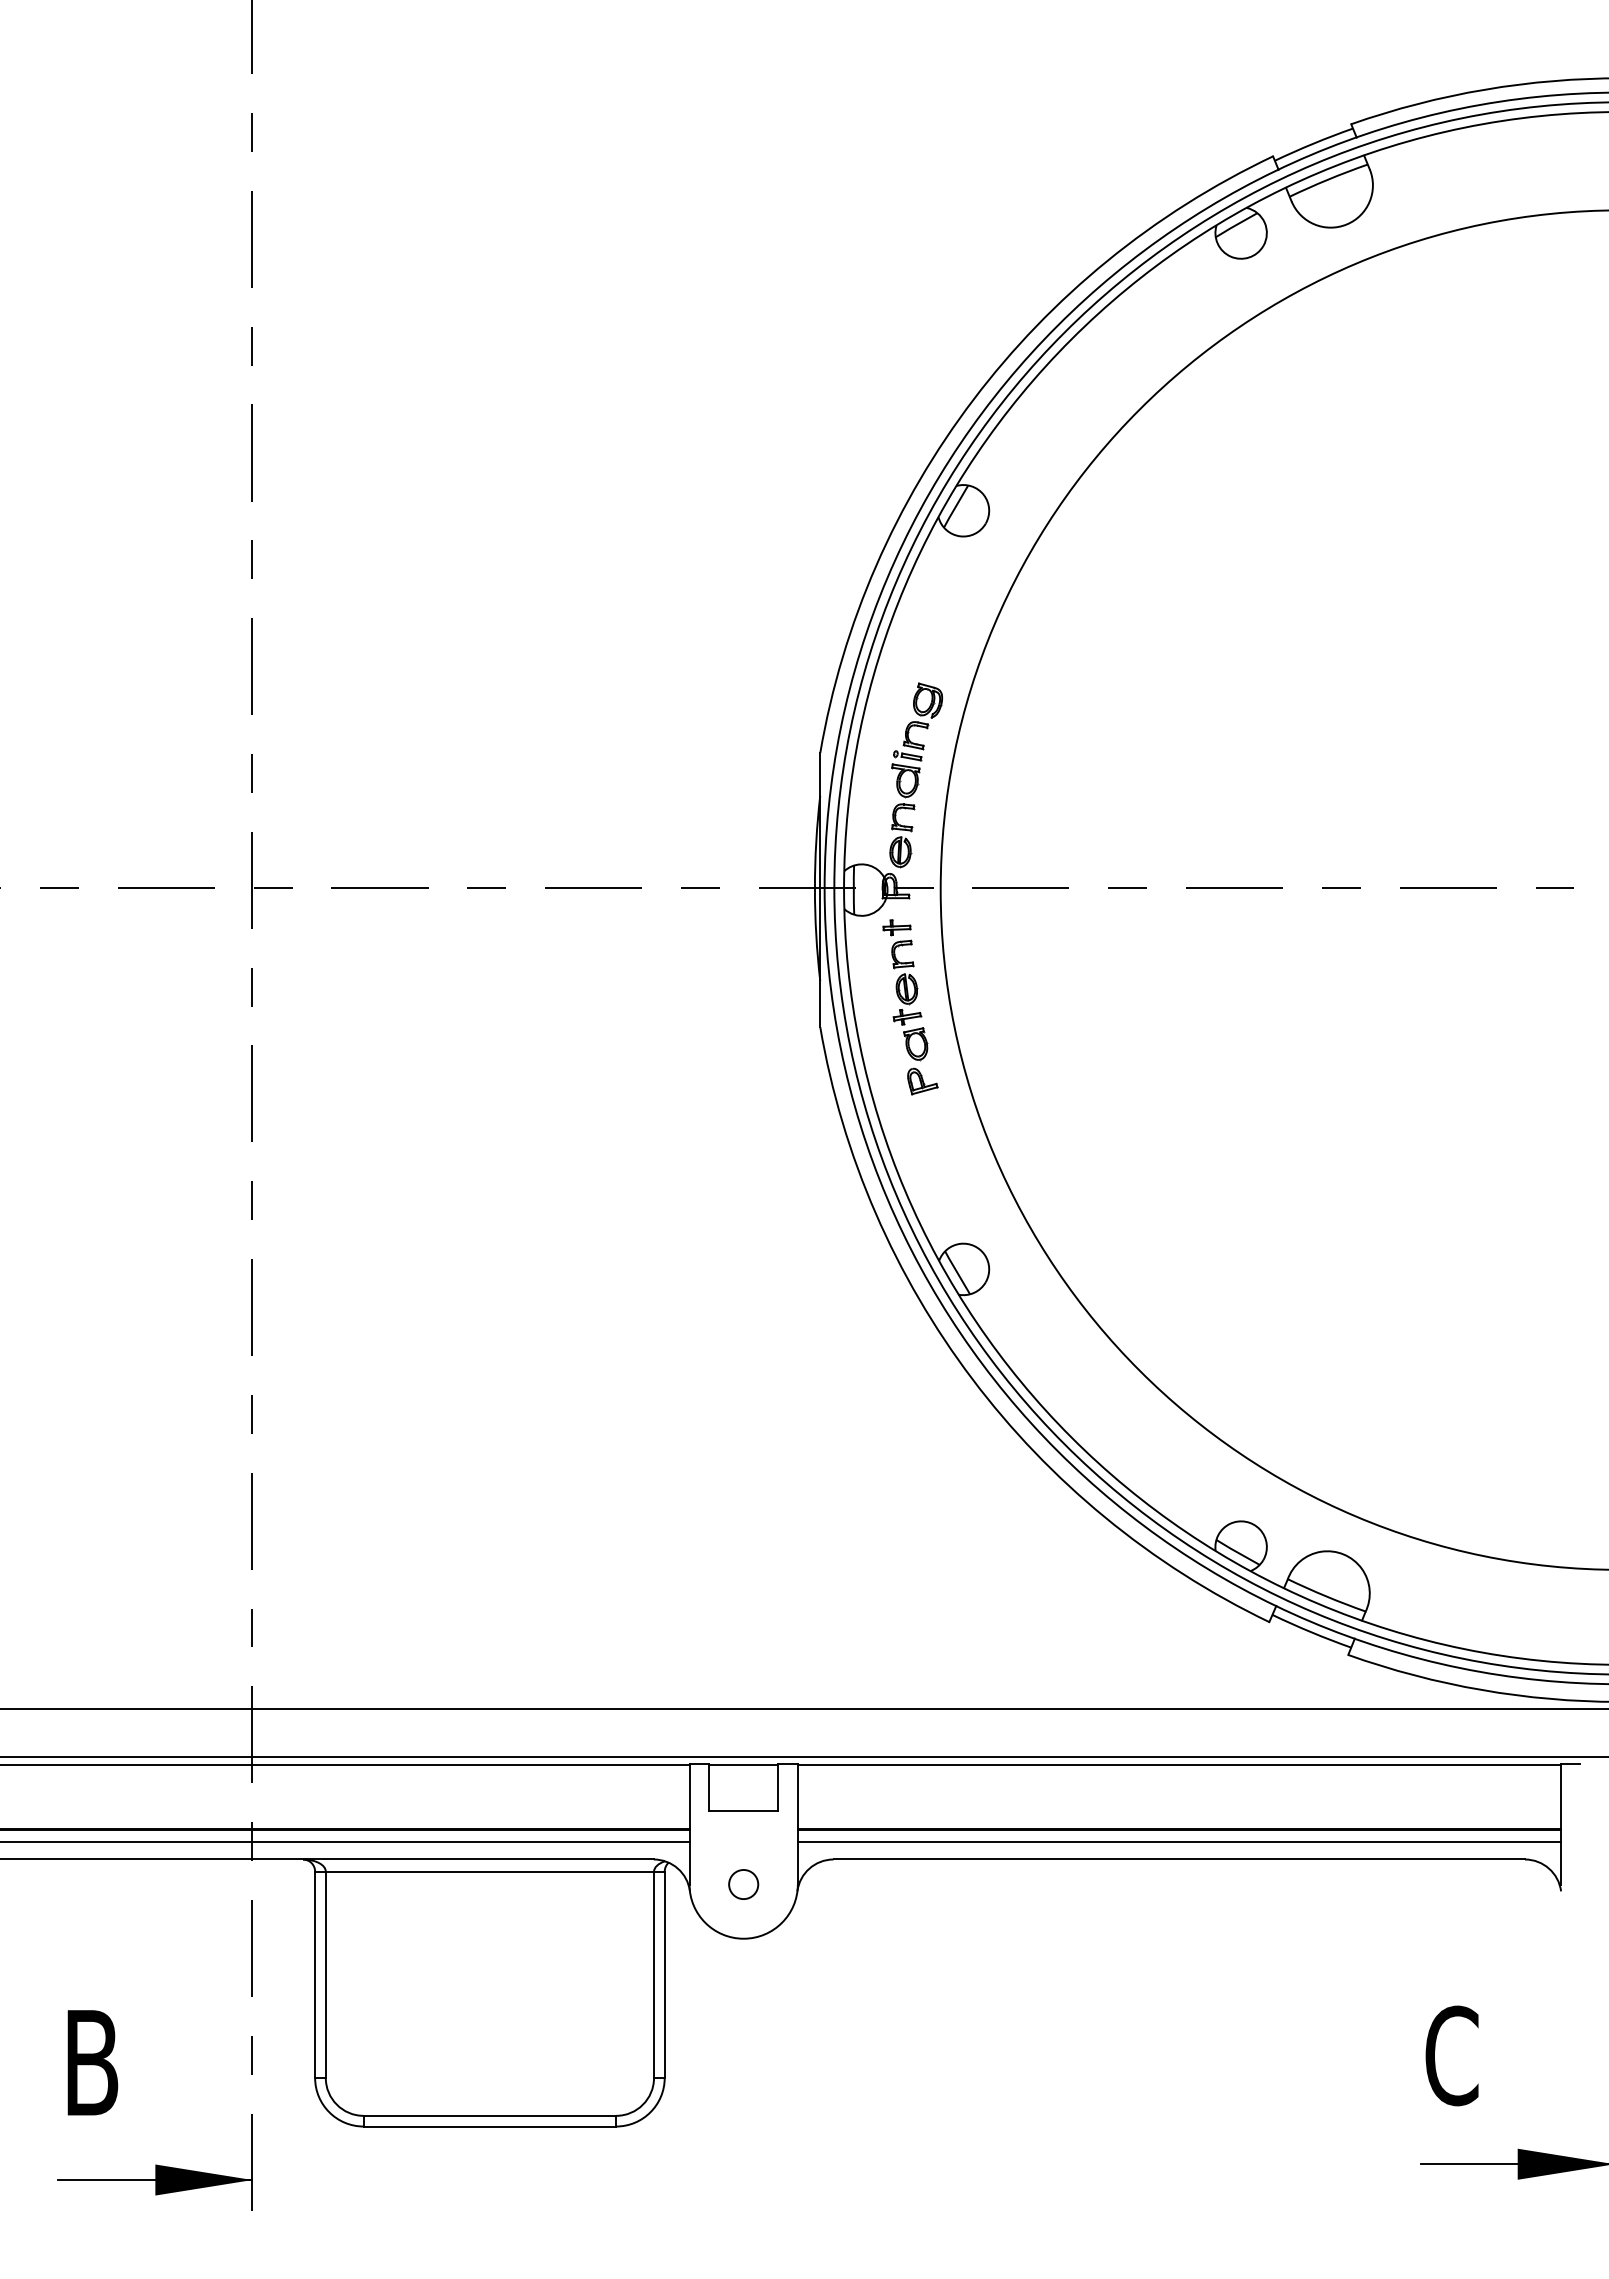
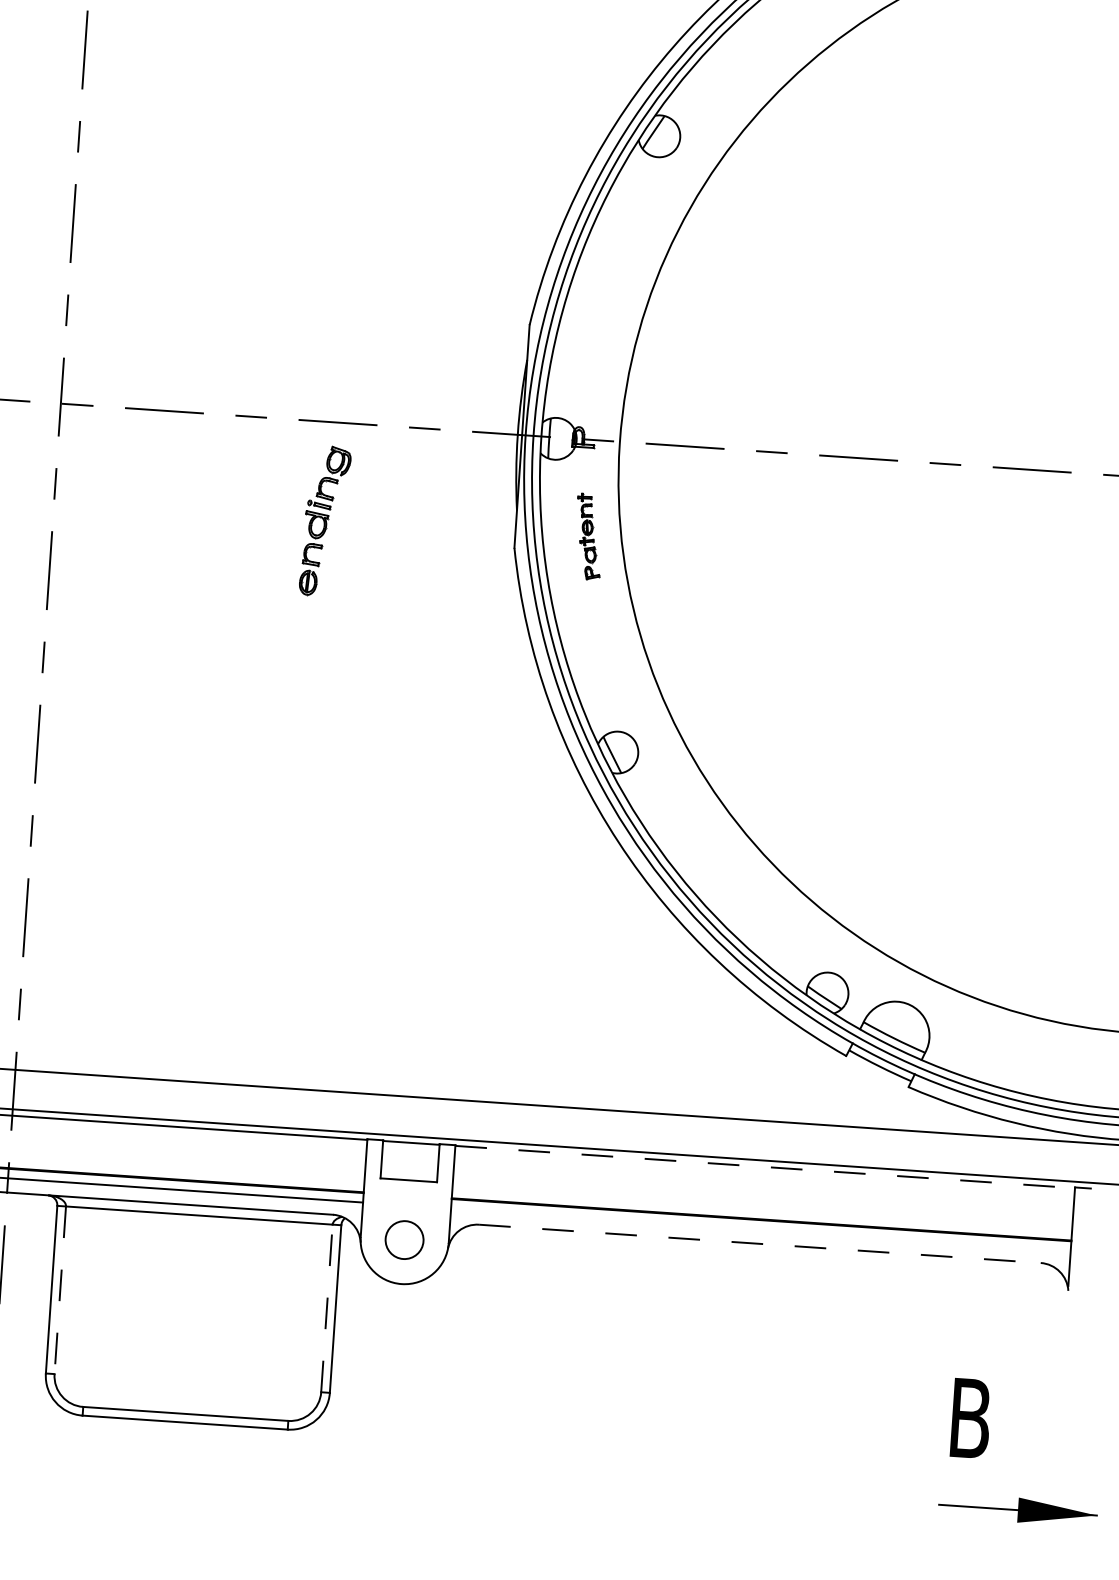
part: (916, 775) -> (325, 521), moved
part: (910, 1007) -> (588, 536), size x0.6
line: (1179, 1764) -> (765, 1166), solid -> dashed
line: (1178, 1842) -> (760, 1230), removed
line: (1179, 1859) -> (760, 1243), solid -> dashed
circle: (743, 1884) -> (404, 1240), size x1.6
line: (654, 1974) -> (327, 1308), solid -> dashed
line: (325, 1975) -> (60, 1290), solid -> dashed
text: (1451, 2055) -> (970, 1418), C -> B

